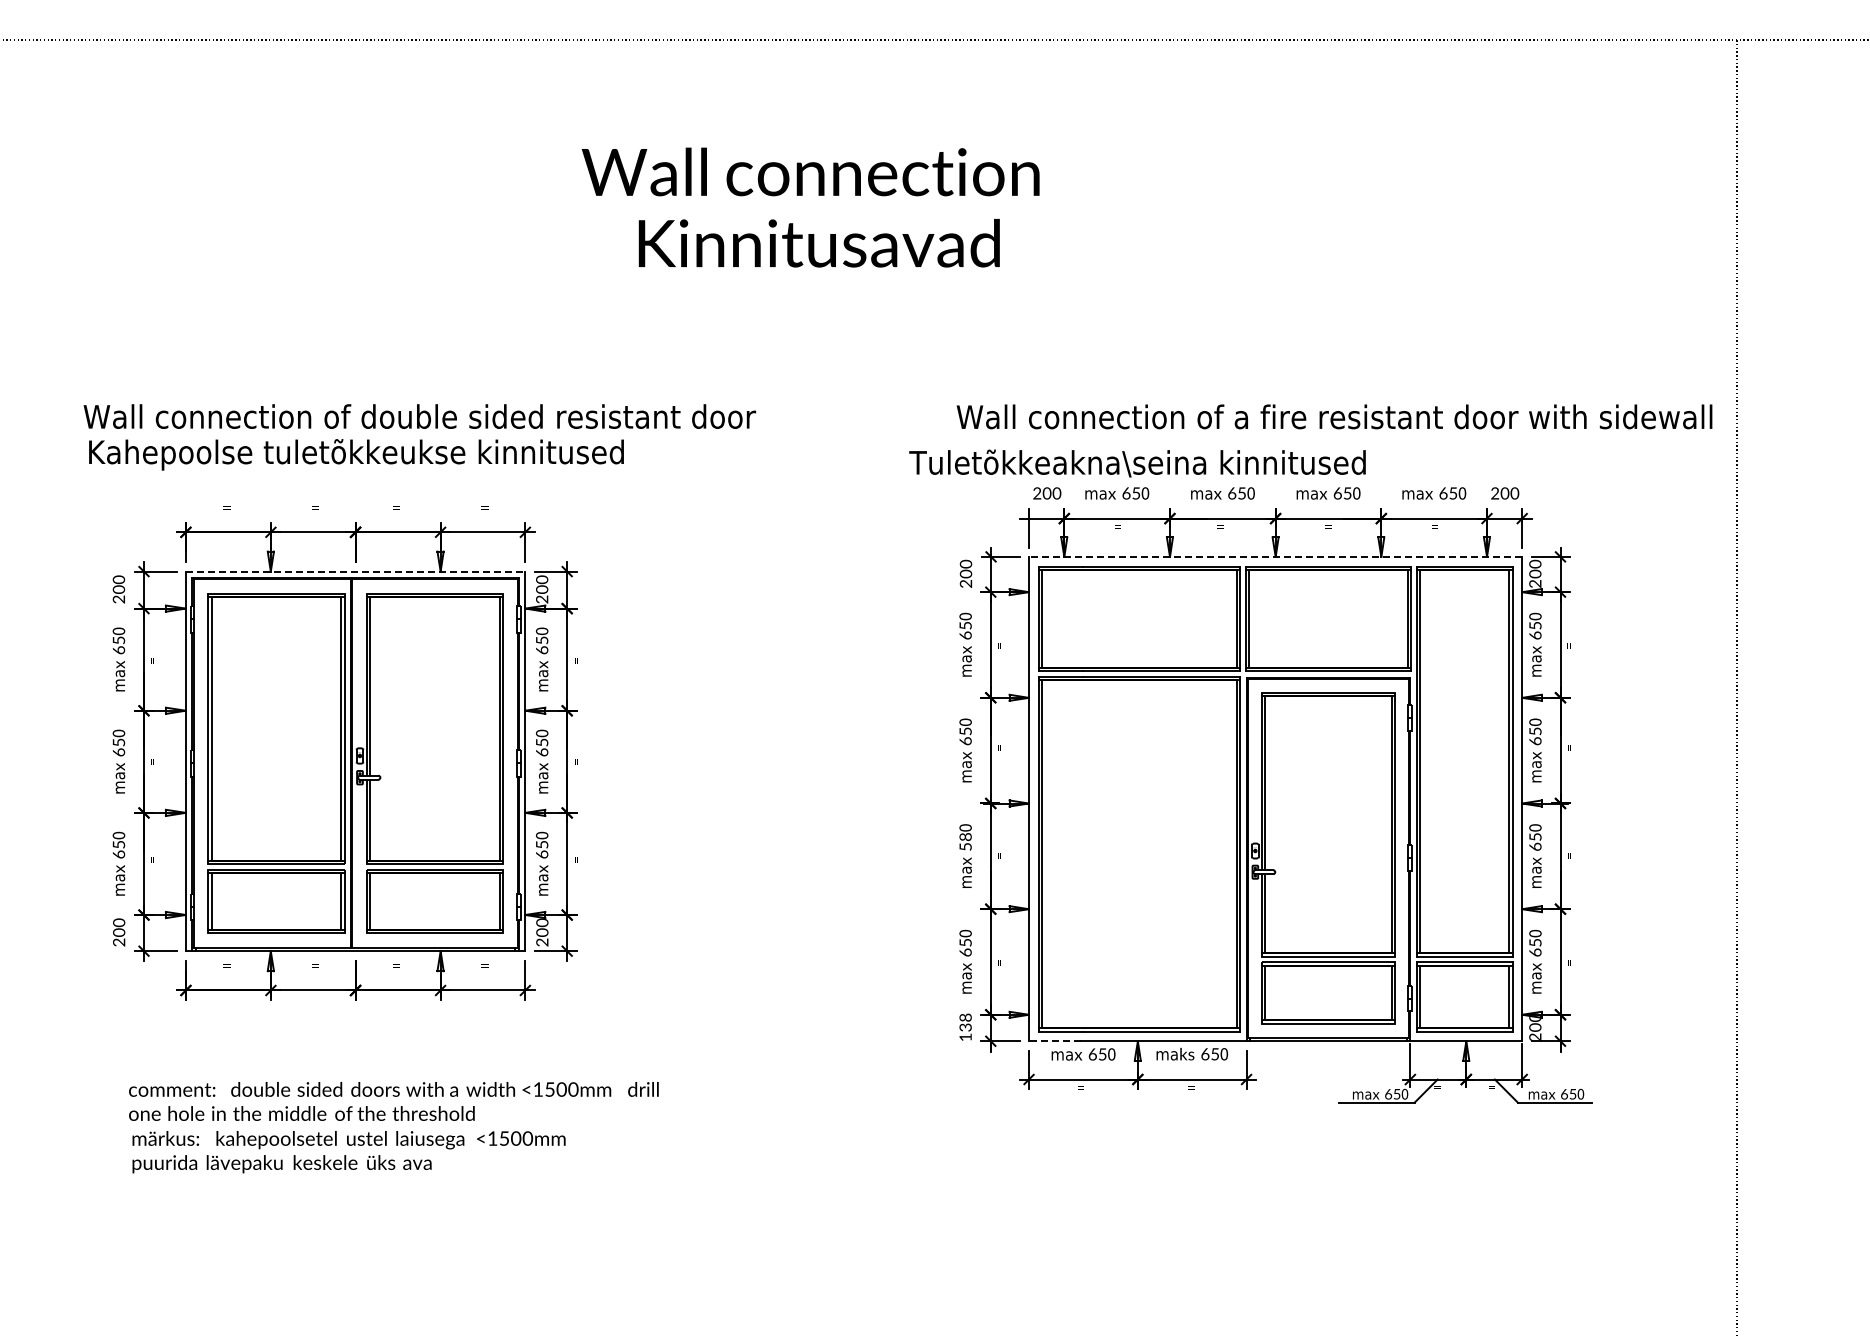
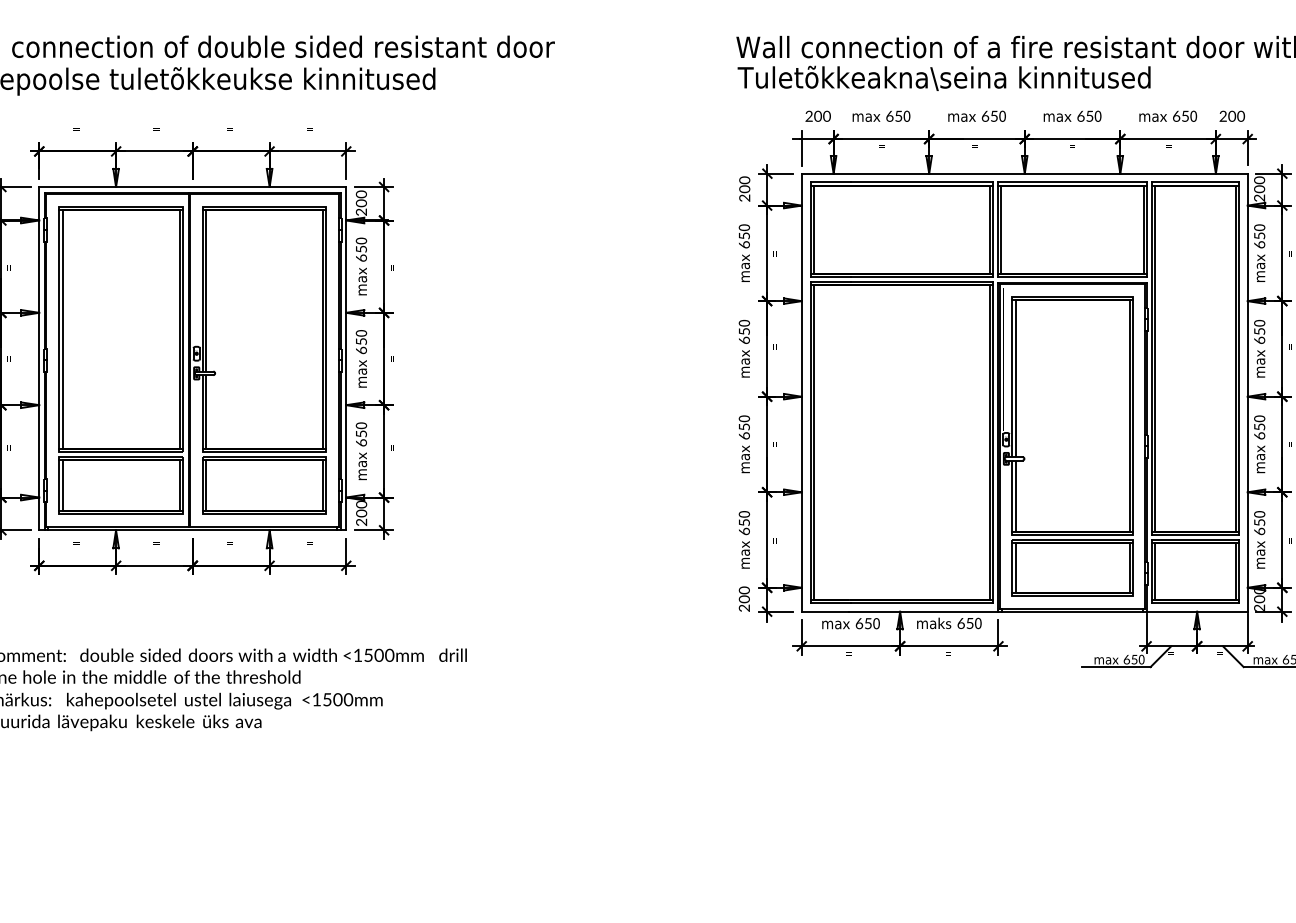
text: (1137, 463) -> (944, 78), moved
line: (1275, 556) -> (1024, 173), dashed -> solid
line: (355, 571) -> (192, 186), dashed -> solid
text: (965, 841) -> (744, 431), 58 -> 65
text: (965, 1027) -> (744, 599), 138 -> 200
line: (1054, 1041) -> (824, 611), dashed -> solid

